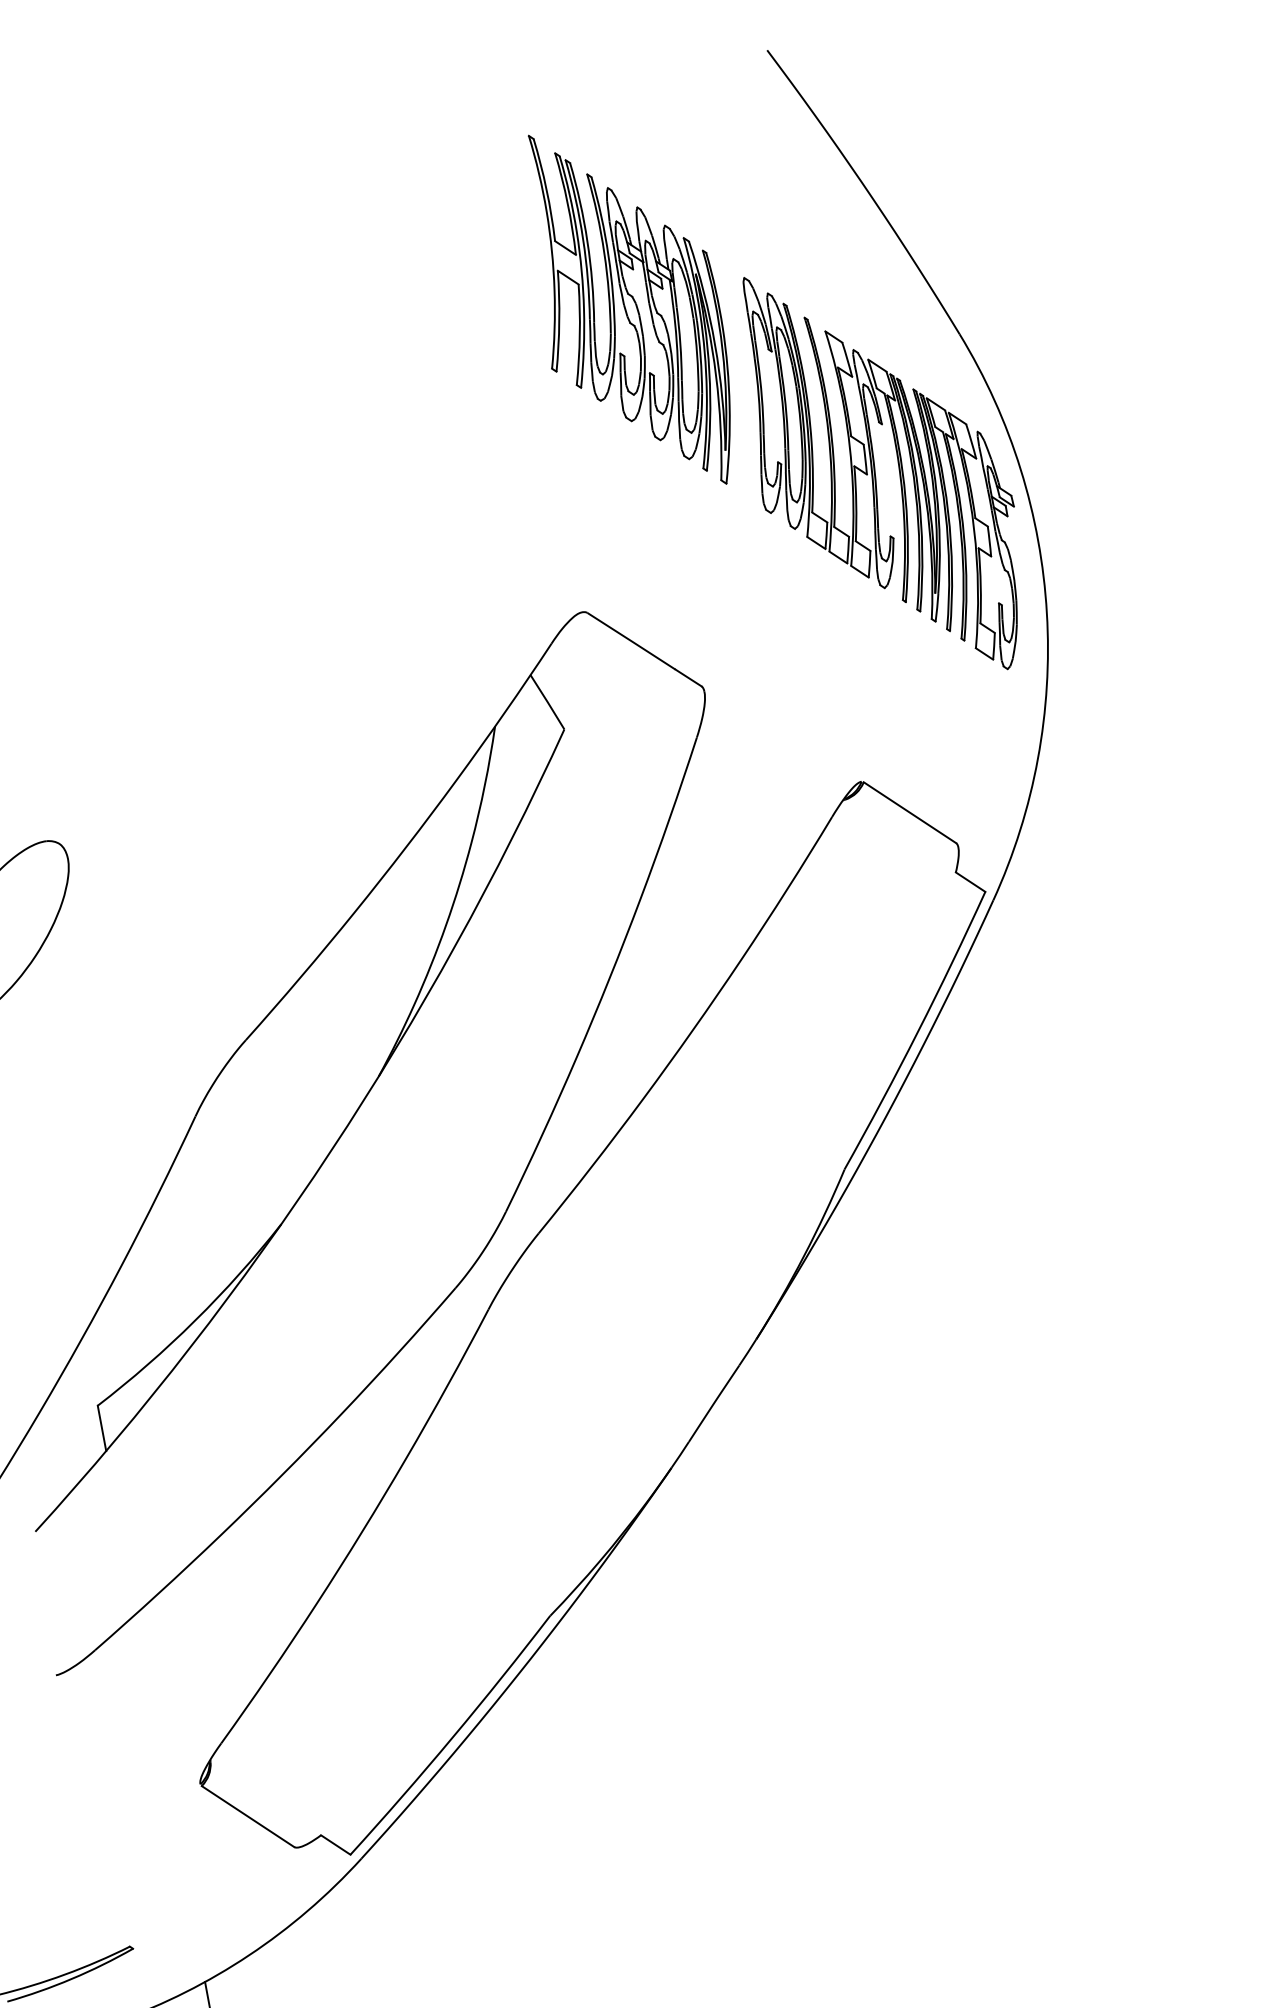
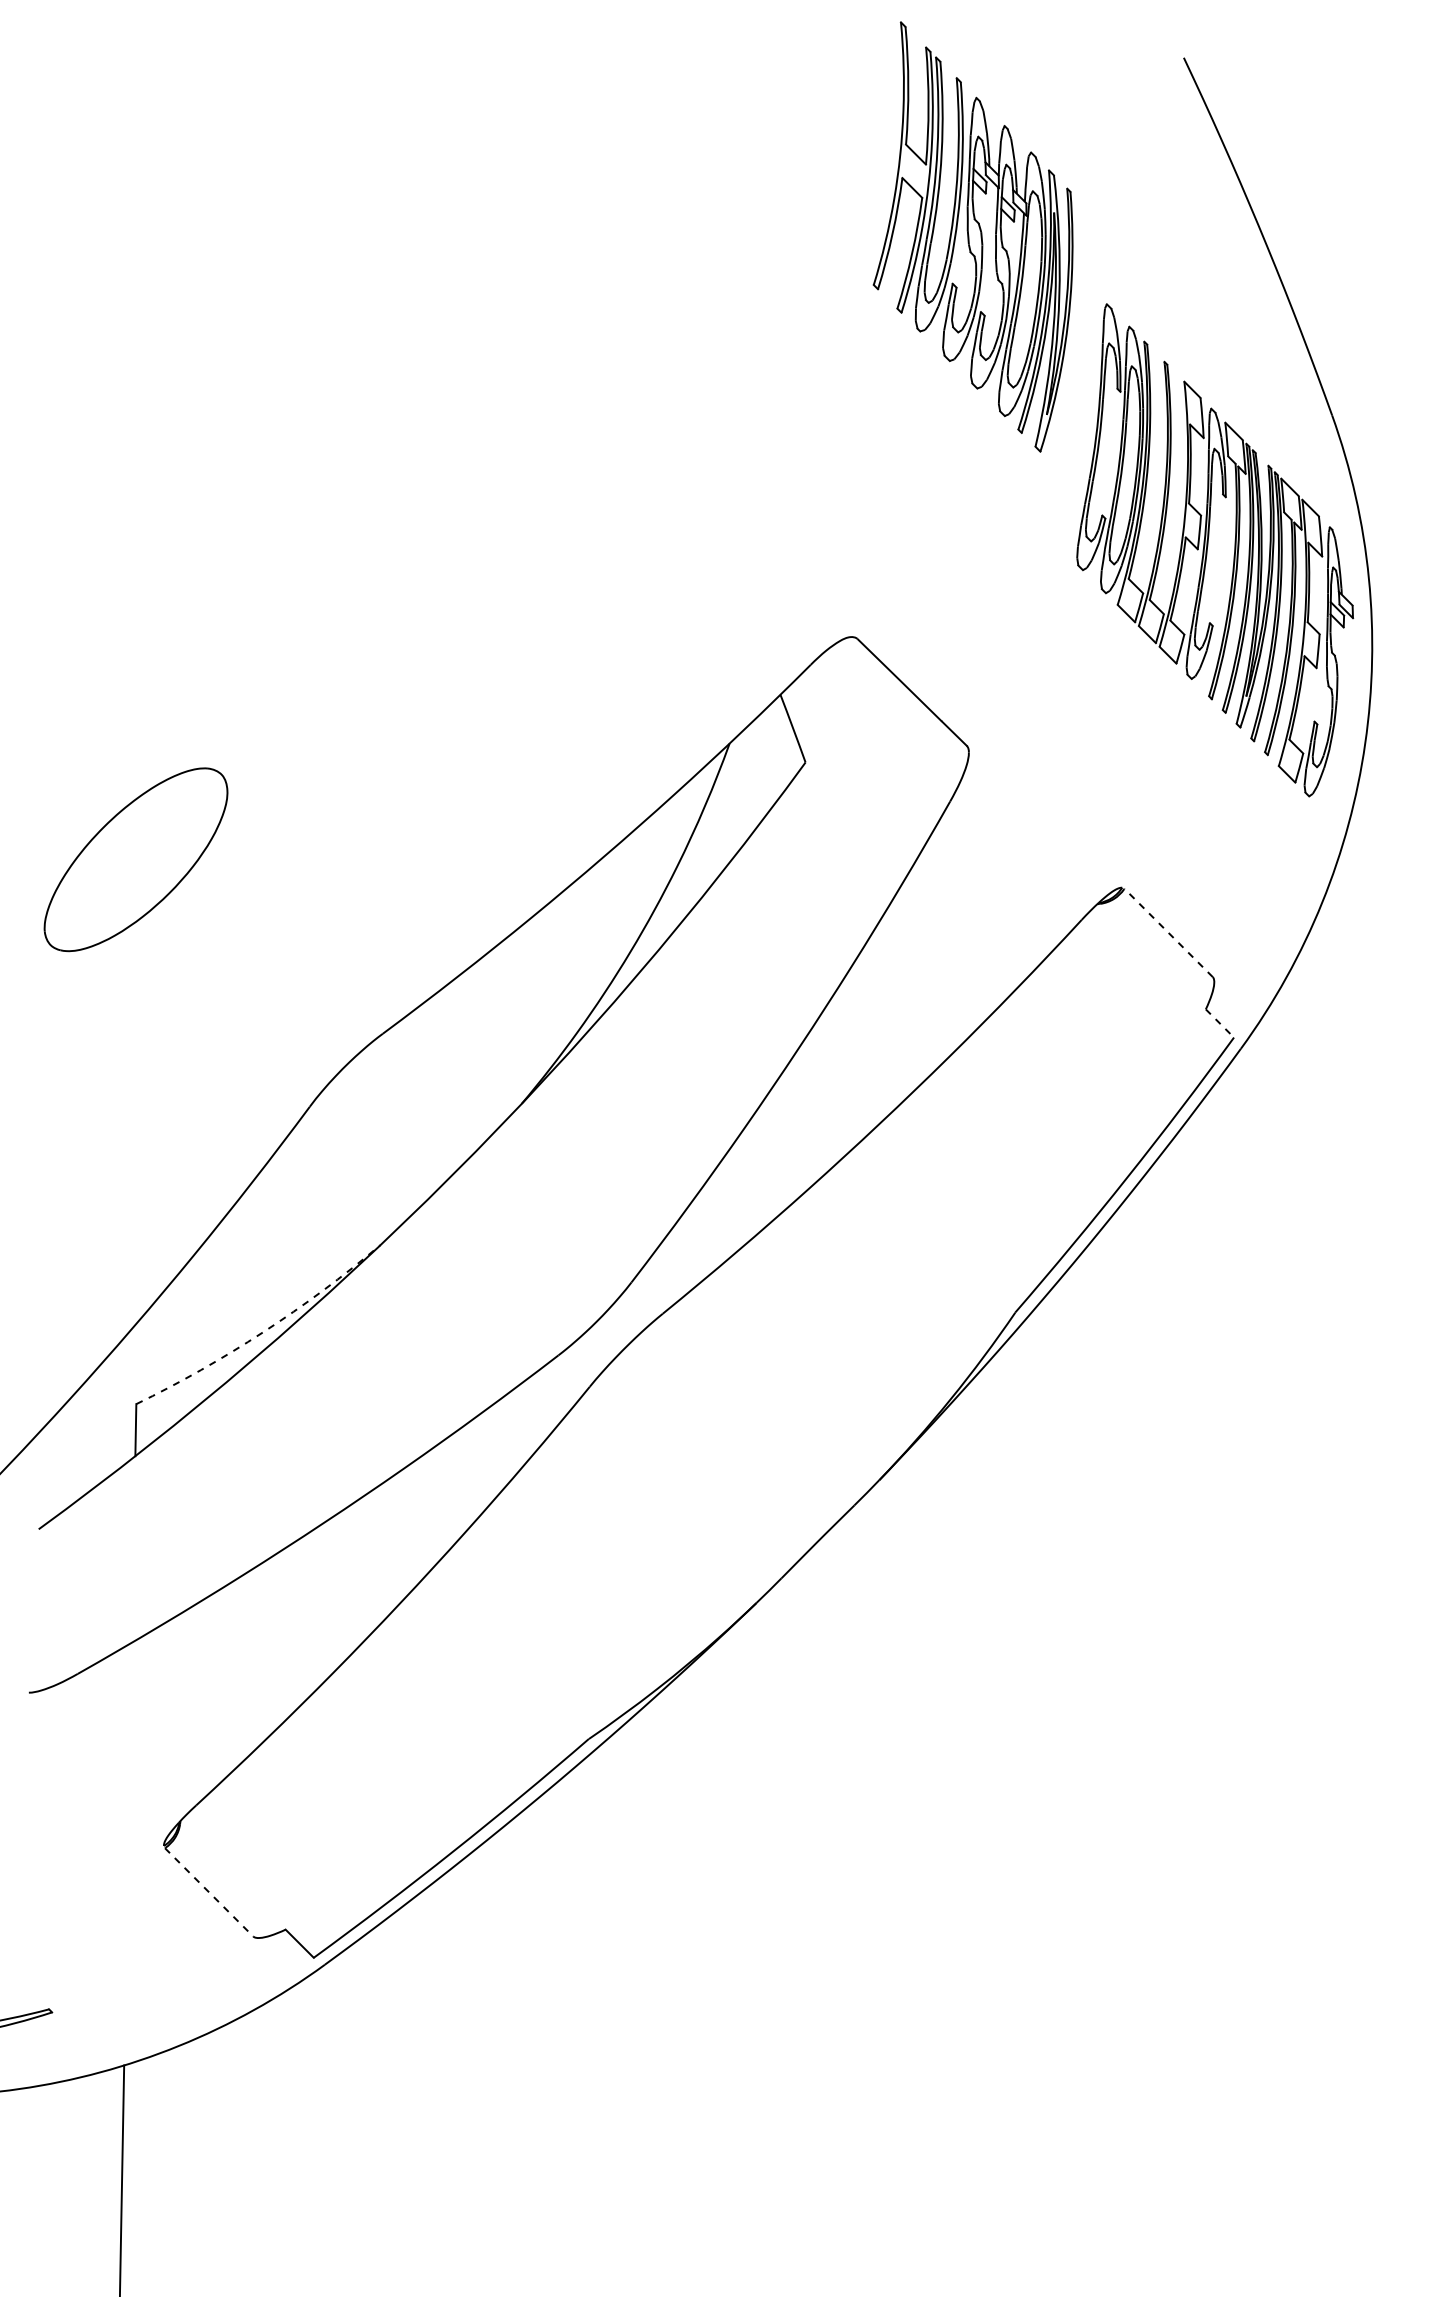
part: (629, 309) -> (972, 236), moved
line: (909, 812) -> (1168, 932), solid -> dashed
line: (970, 882) -> (1219, 1023), solid -> dashed
arc: (195, 1320) -> (263, 1332), solid -> dashed
line: (248, 1816) -> (209, 1892), solid -> dashed

